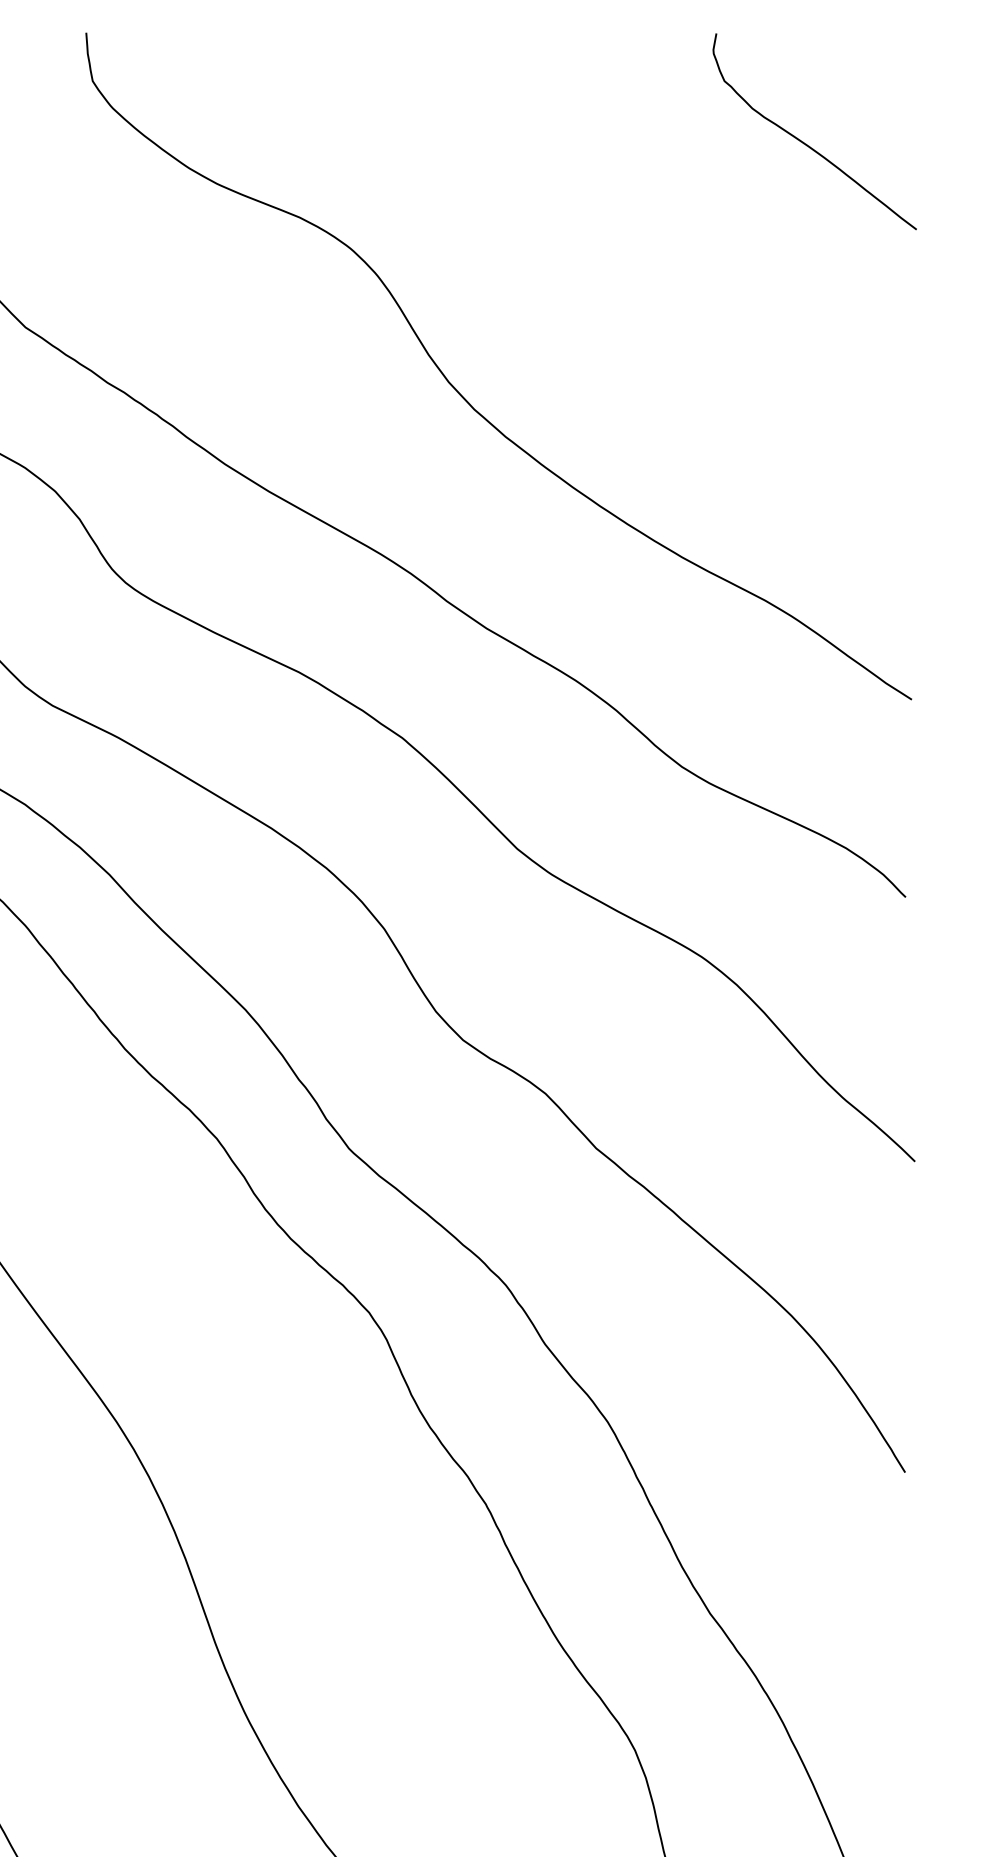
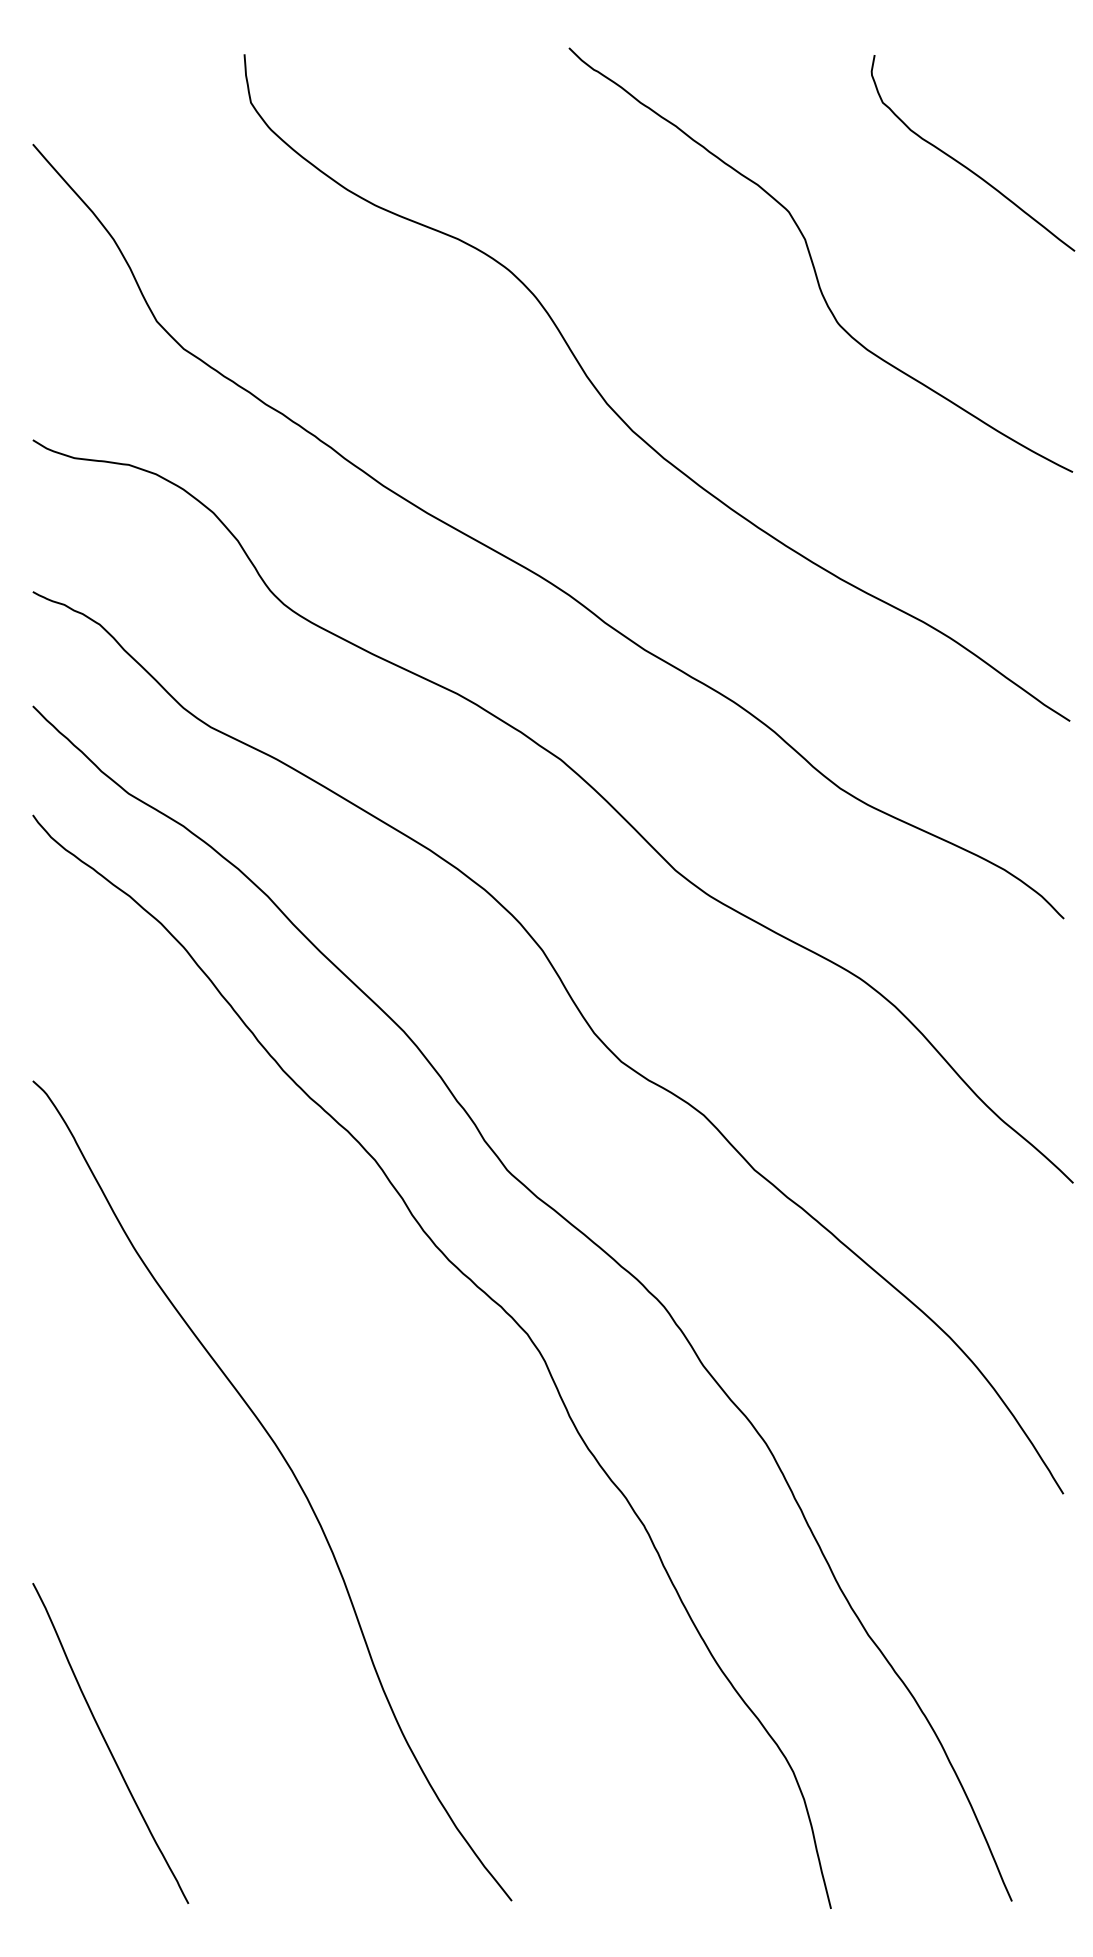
curve: (655, 240) -> (813, 262), added

